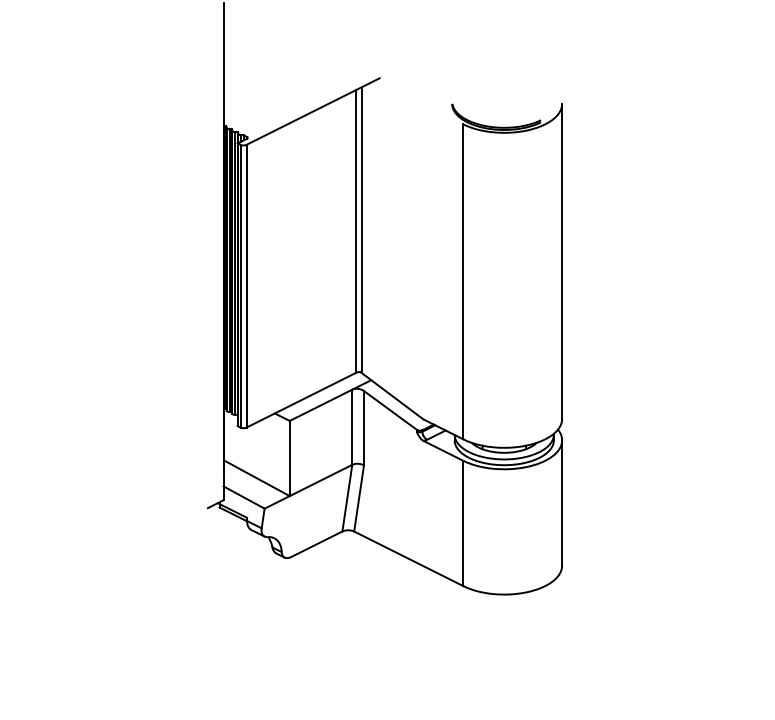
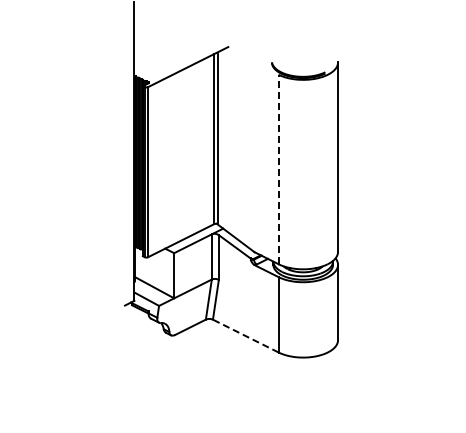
line: (463, 281) -> (278, 169), solid -> dashed
line: (408, 559) -> (245, 336), solid -> dashed

